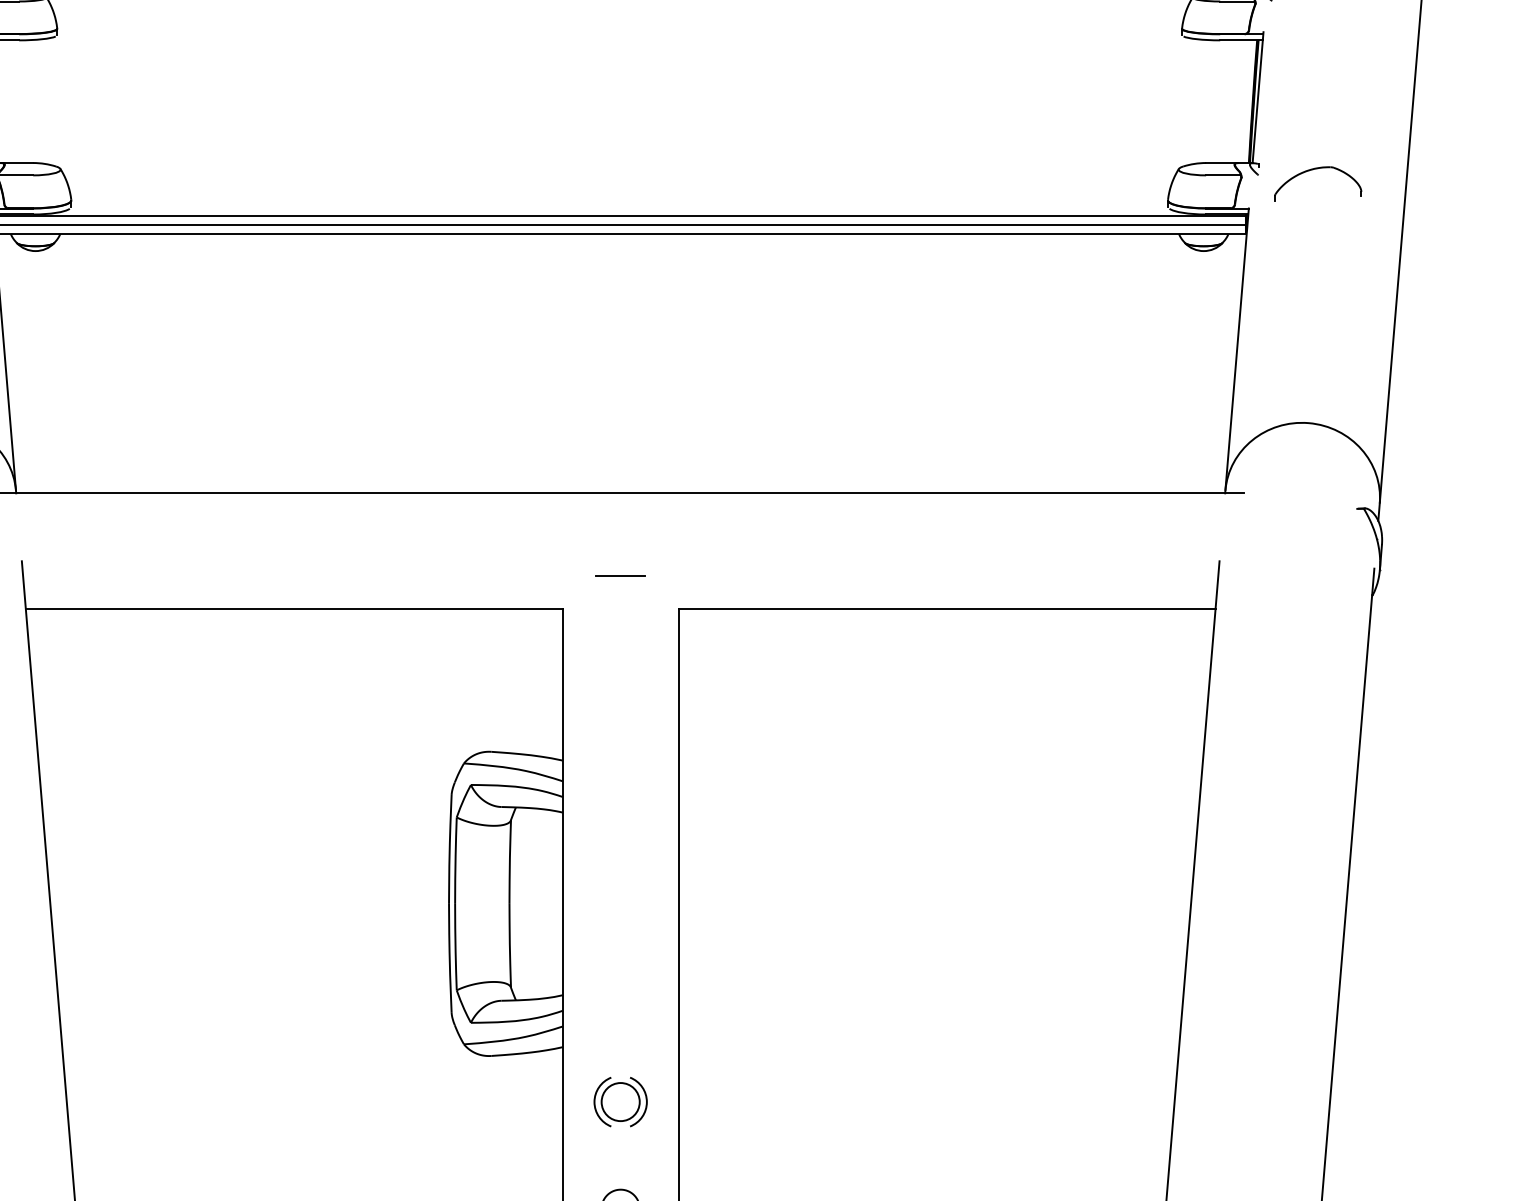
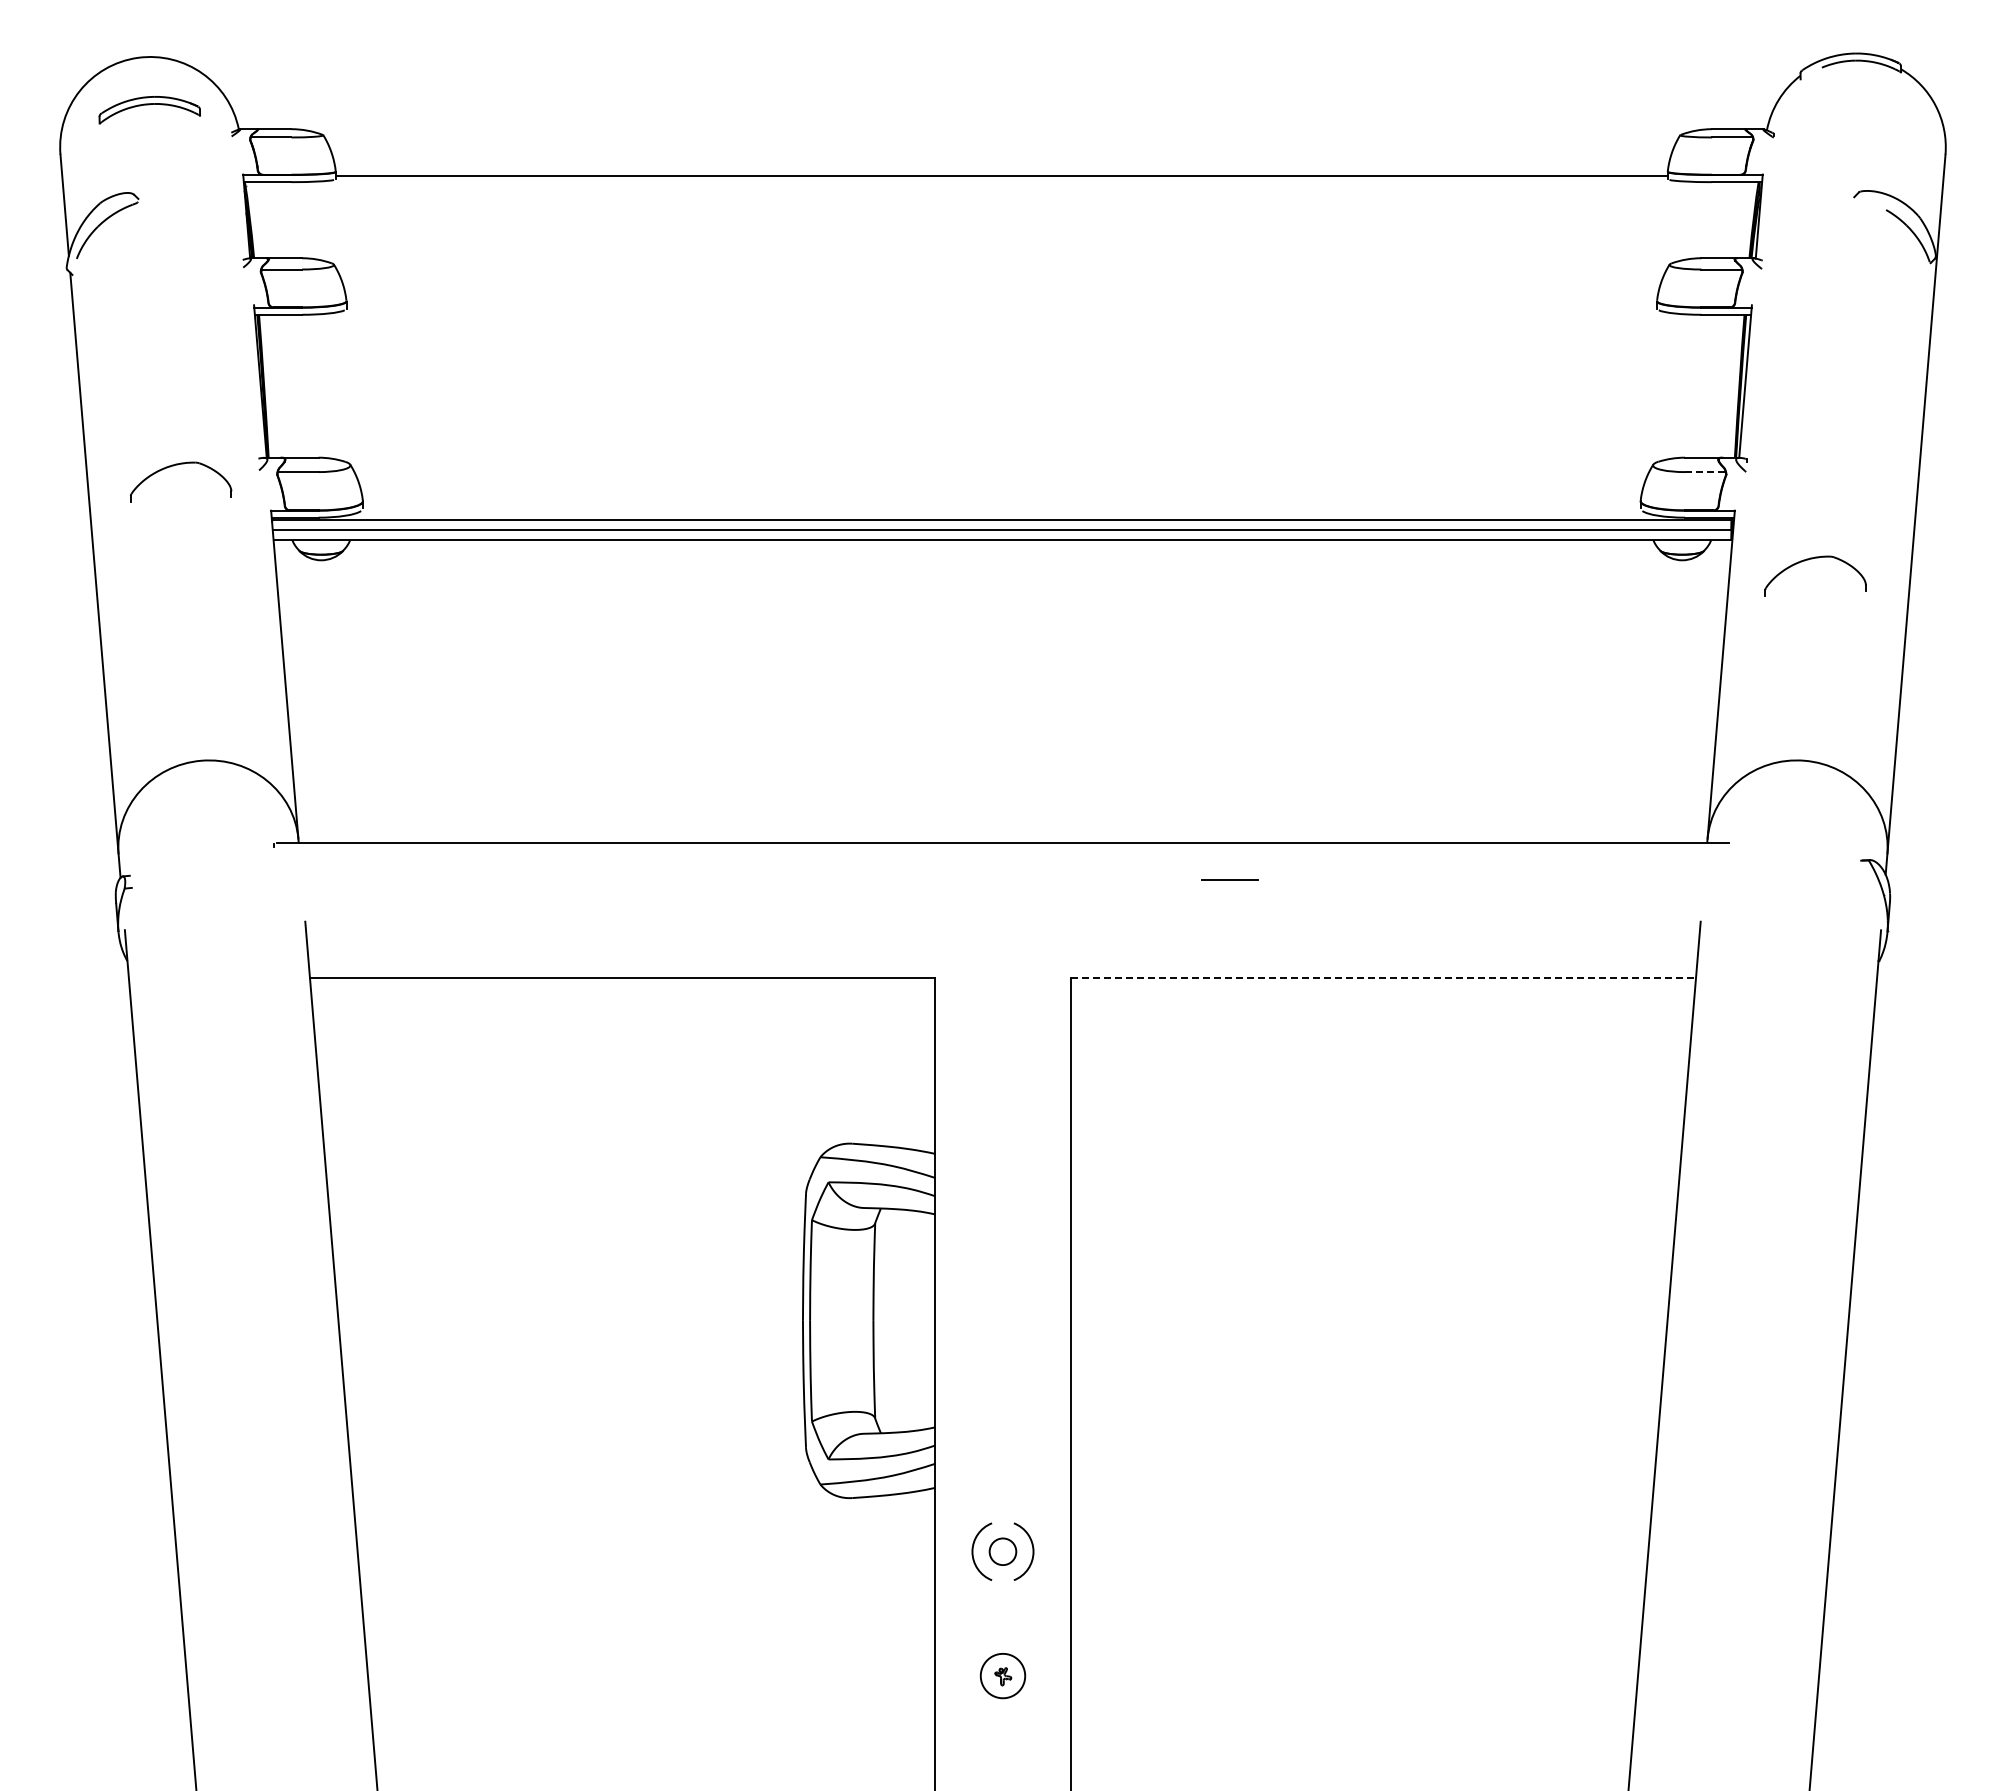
part: (1315, 169) -> (1812, 559), moved
line: (1223, 175) -> (1705, 472), solid -> dashed
line: (620, 575) -> (1229, 879), moved
line: (947, 609) -> (1383, 977), solid -> dashed
circle: (620, 1101) -> (1002, 1551), size x0.6

